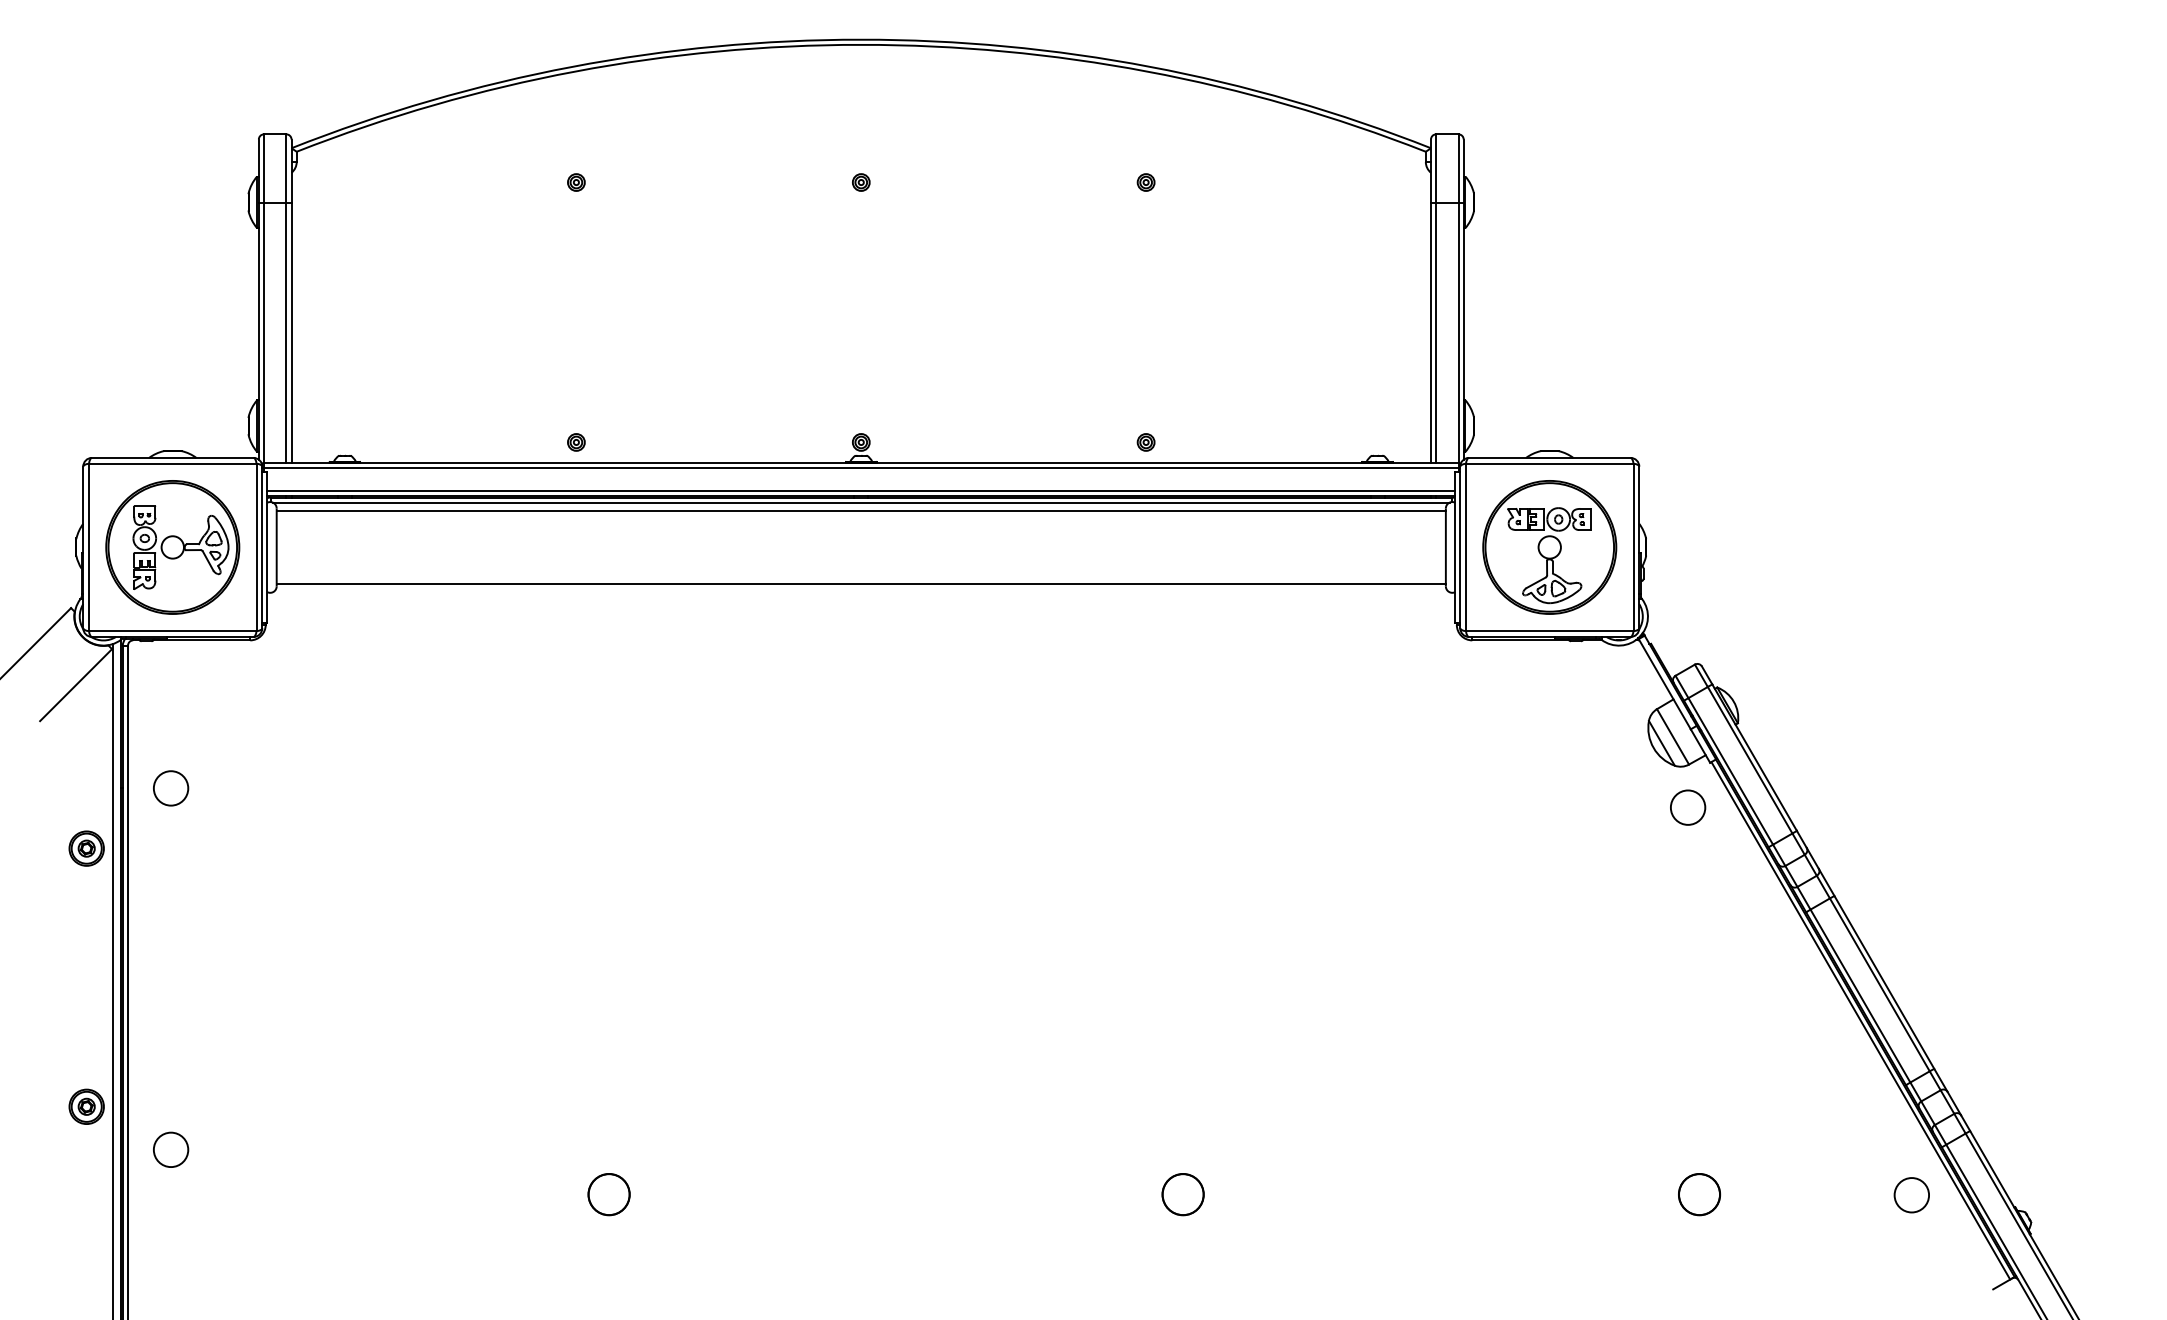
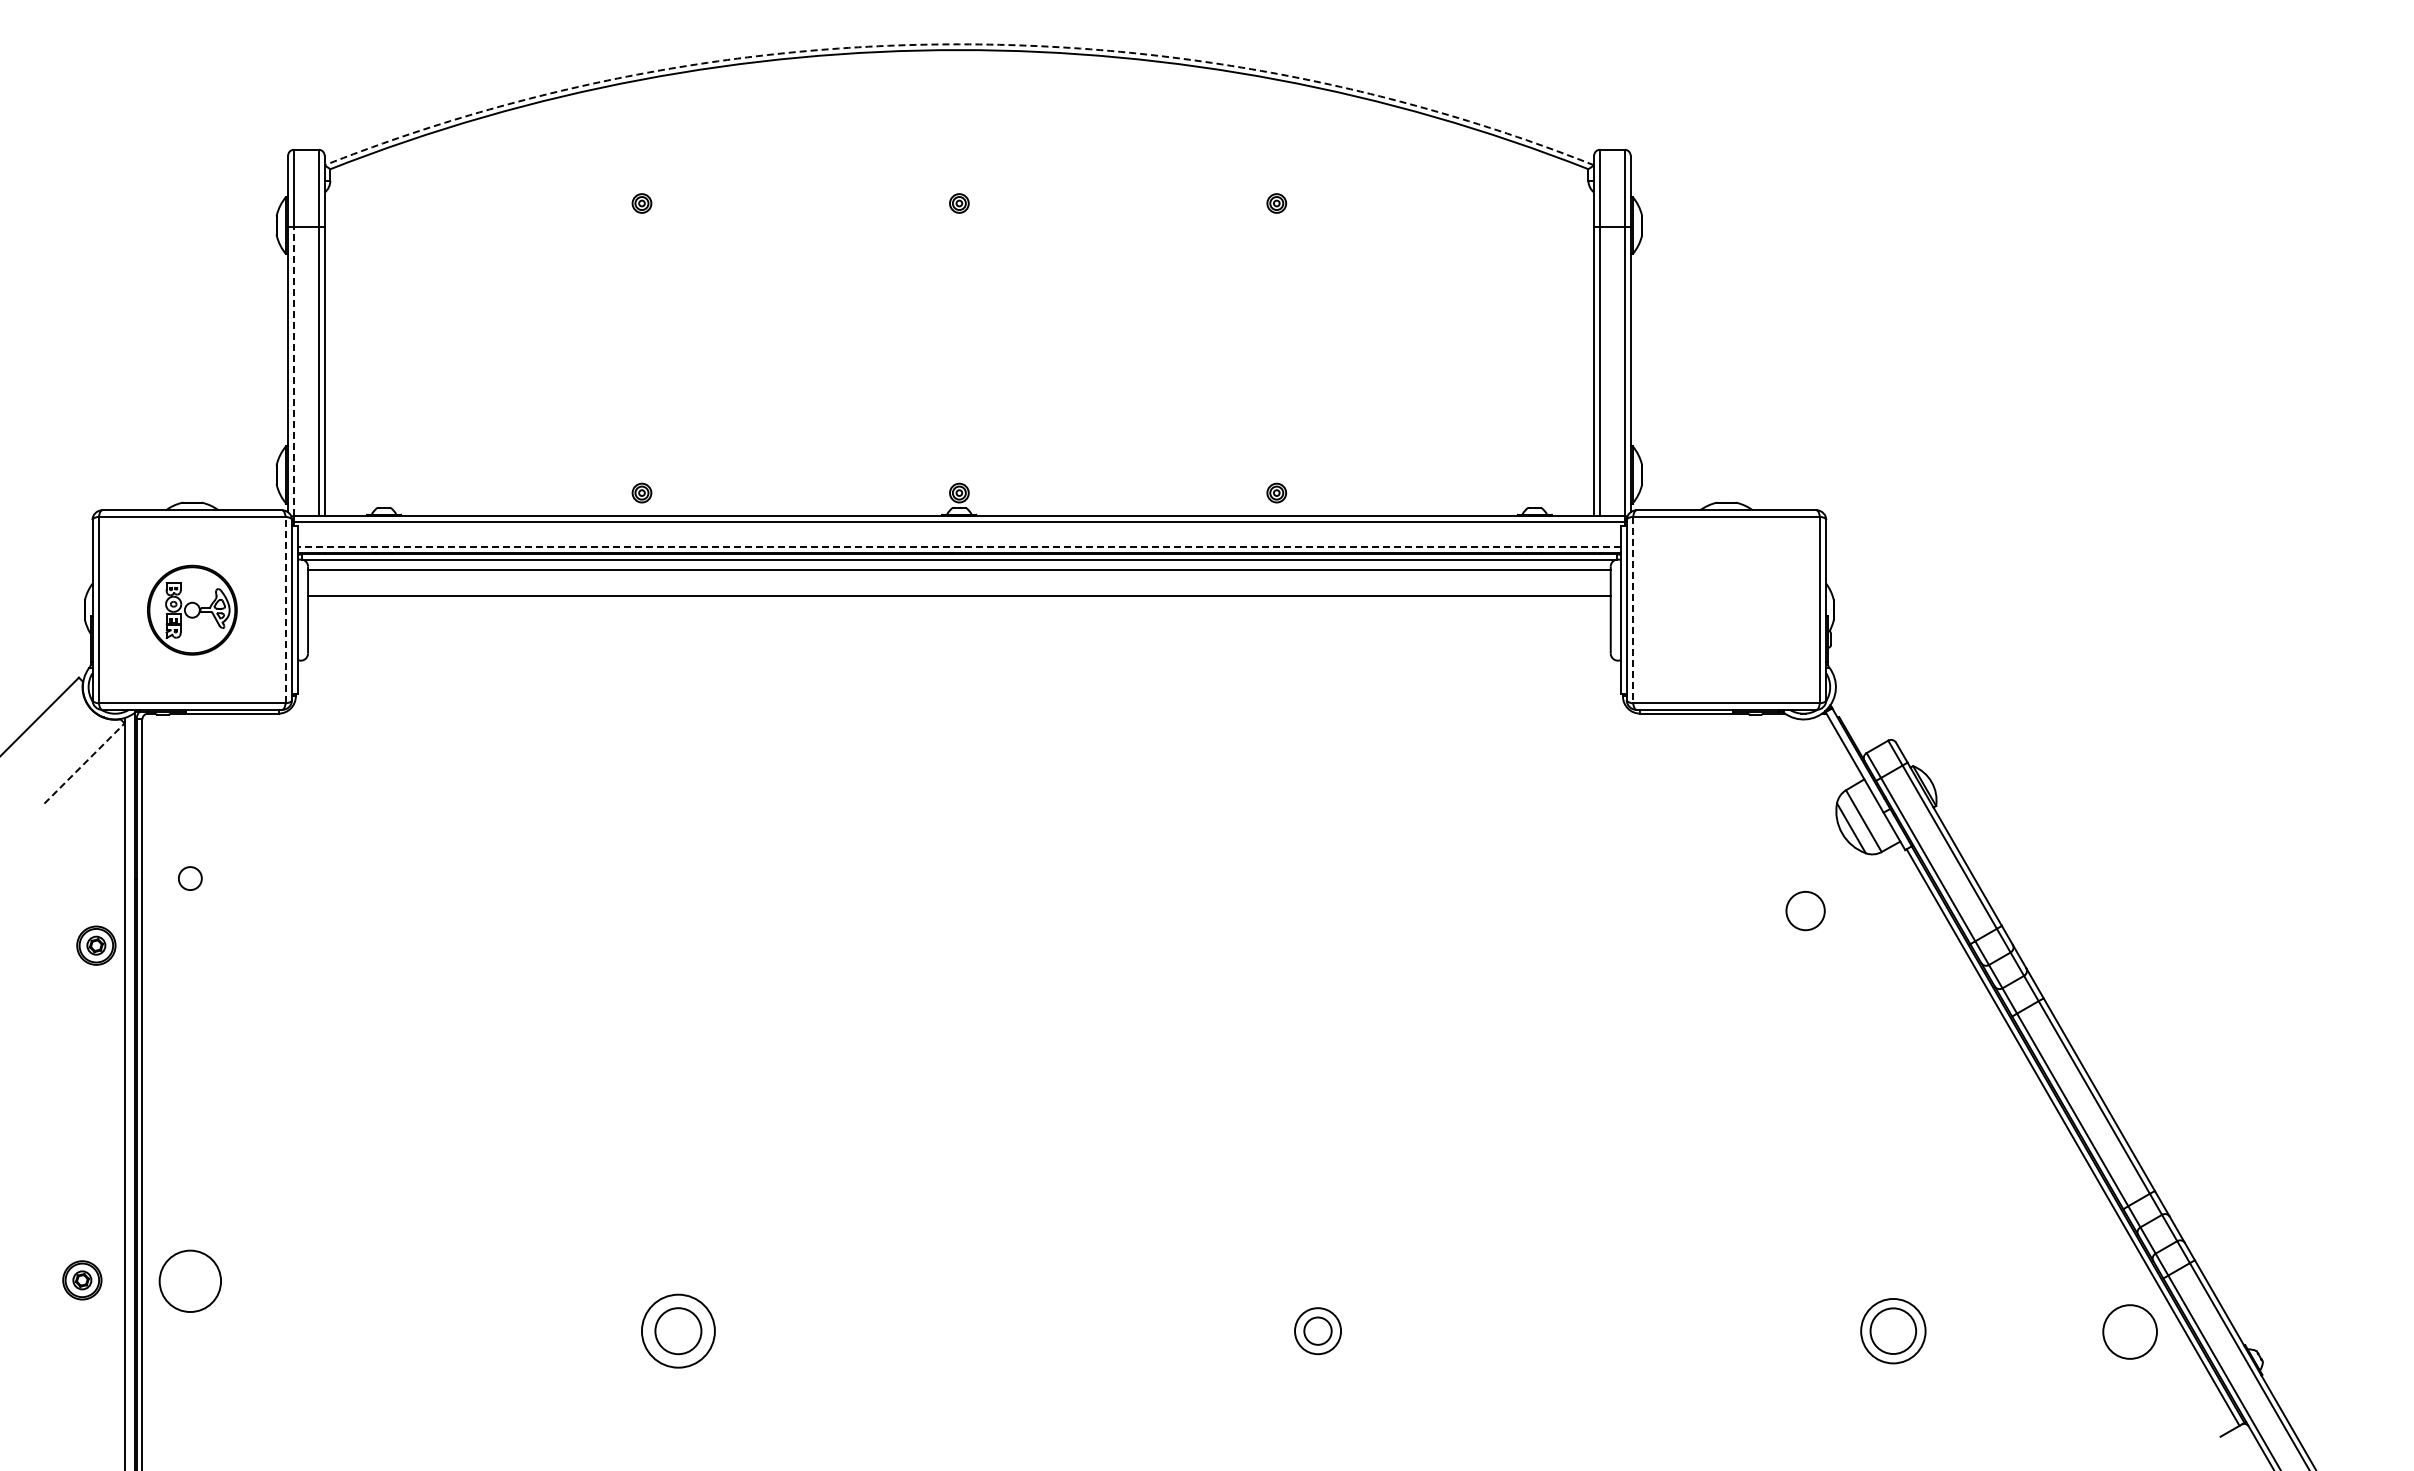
arc: (861, 39) -> (959, 44), solid -> dashed
line: (263, 333) -> (293, 371), solid -> dashed
line: (861, 490) -> (959, 546), solid -> dashed
line: (256, 546) -> (285, 609), solid -> dashed
part: (172, 547) -> (192, 610), size x0.6
line: (1466, 547) -> (1633, 610), solid -> dashed
part: (1549, 547) -> (1726, 610), removed
line: (861, 583) -> (959, 596), moved
line: (76, 685) -> (84, 763), solid -> dashed
circle: (171, 788) -> (190, 878), size x0.6
circle: (1687, 808) -> (1805, 911), moved
part: (86, 1106) -> (82, 1280), moved
circle: (171, 1150) -> (190, 1281), size x1.6
circle: (609, 1194) -> (678, 1330), size x1.6
circle: (1182, 1194) -> (1317, 1330), size x0.6
circle: (1699, 1194) -> (1893, 1331), size x1.4
circle: (1911, 1194) -> (2129, 1331), size x1.4

